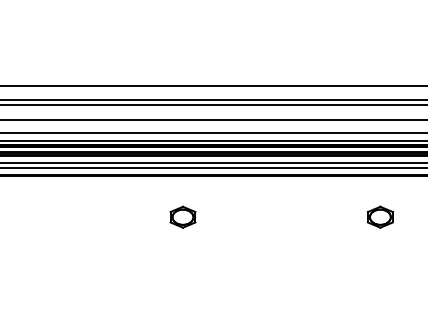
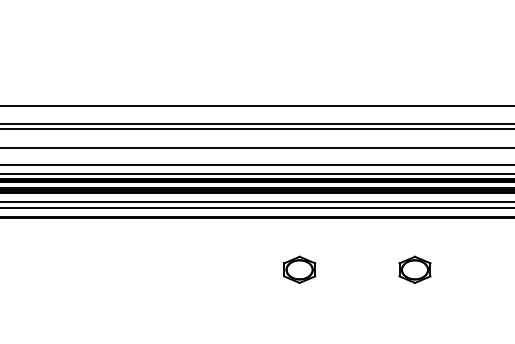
part: (182, 216) -> (299, 268), moved
part: (380, 216) -> (415, 268), moved

